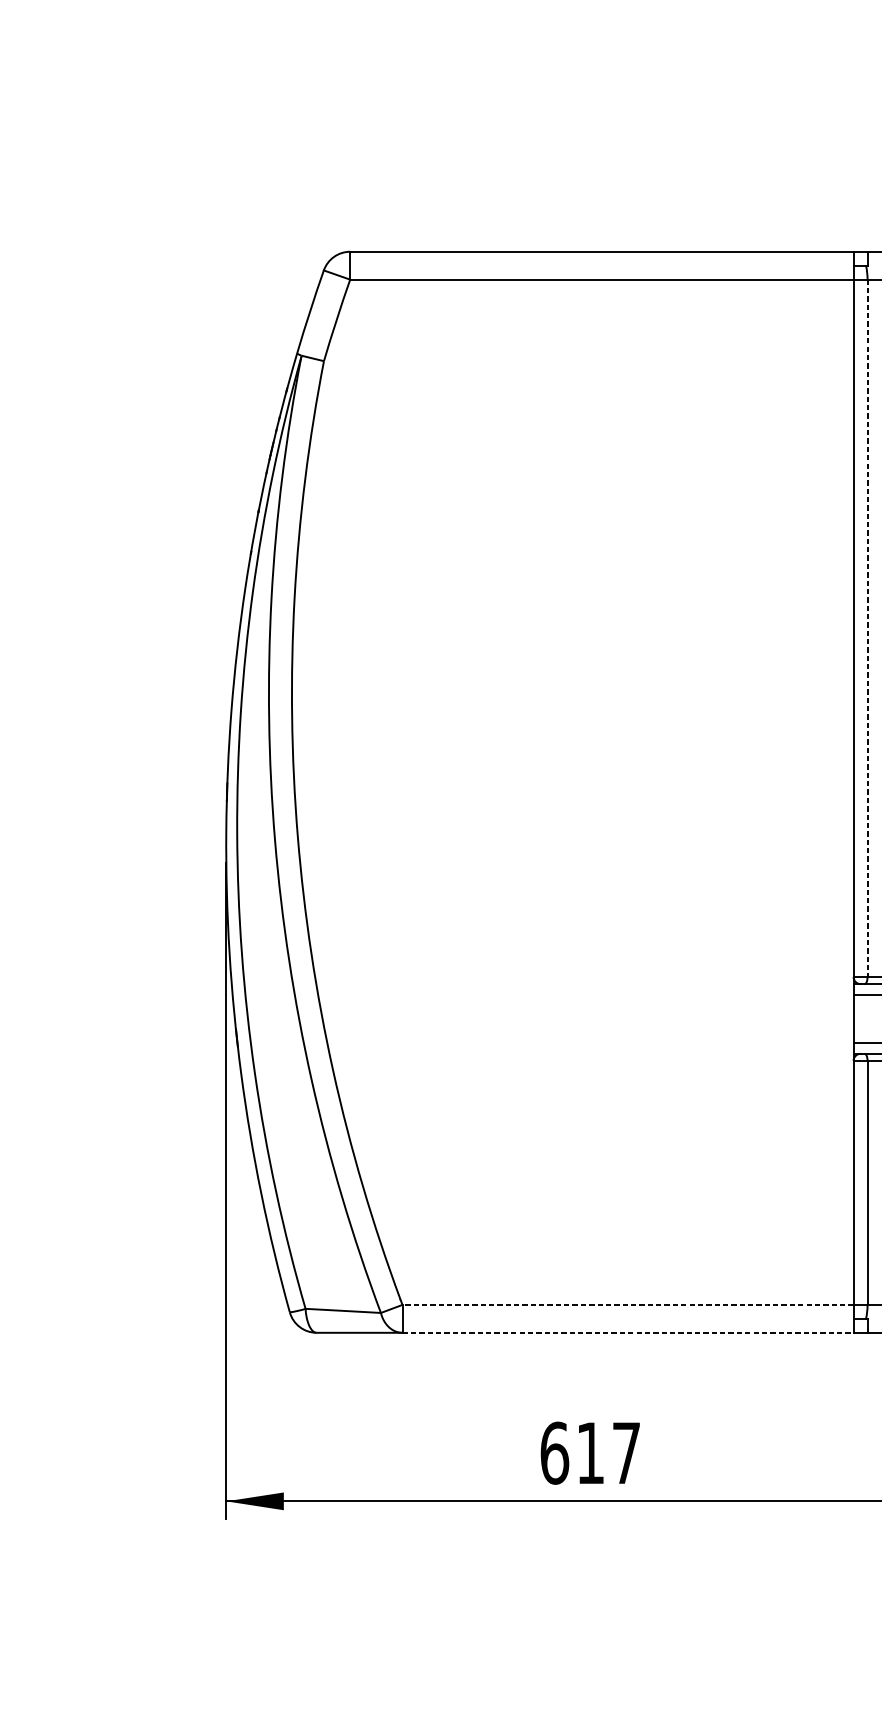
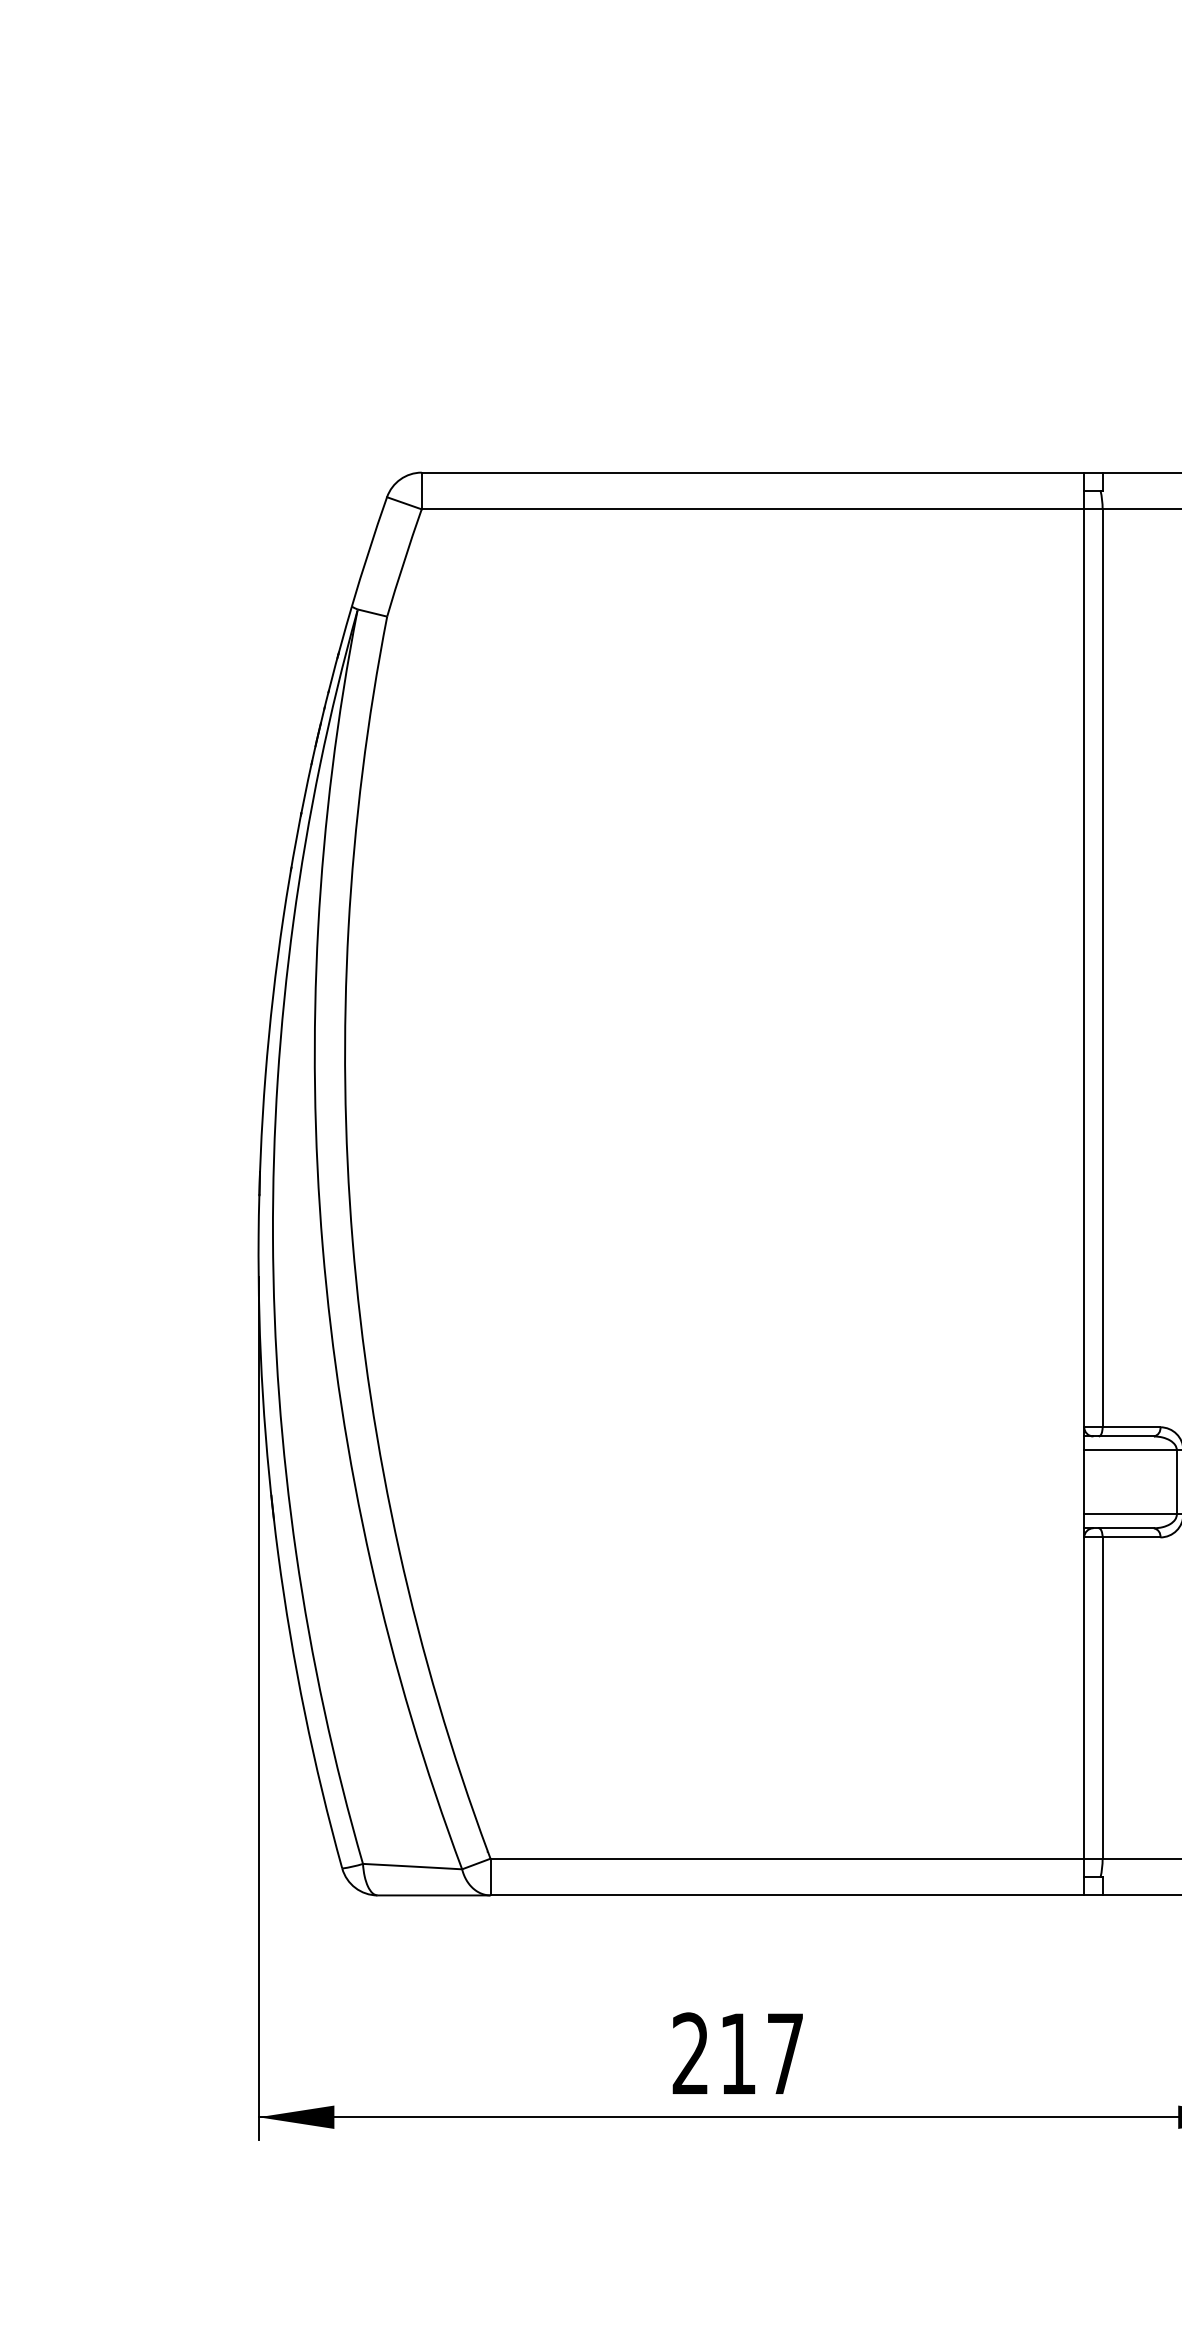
line: (867, 628) -> (1102, 968), dashed -> solid
line: (628, 1304) -> (787, 1858), dashed -> solid
line: (628, 1332) -> (787, 1895), dashed -> solid
text: (554, 1452) -> (690, 2053), 617 -> 217

